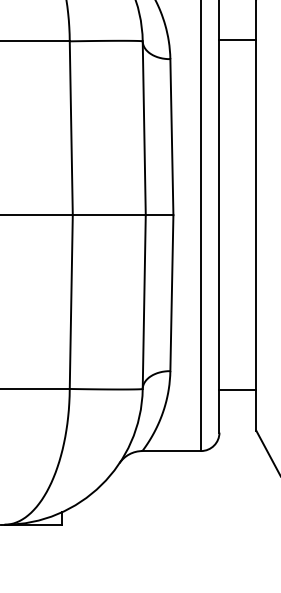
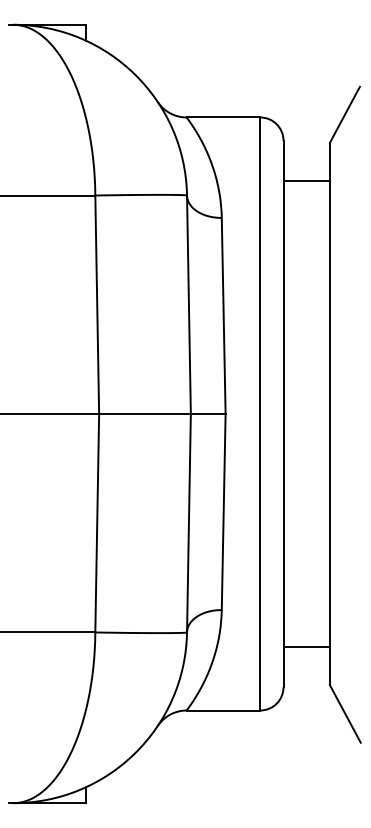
line: (237, 39) -> (306, 180), moved
line: (237, 390) -> (306, 647), moved

